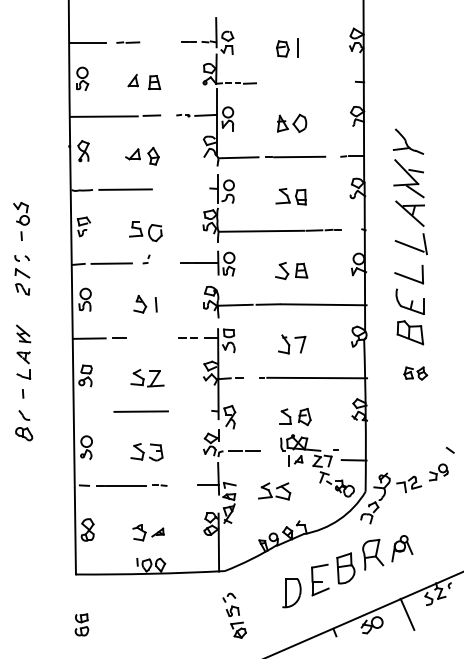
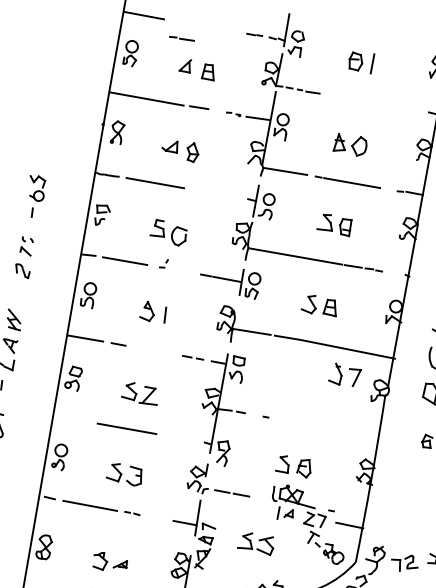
line: (128, 42) -> (182, 38), moved
part: (22, 266) -> (27, 246), size x0.7
part: (292, 344) -> (345, 375), moved
line: (317, 377) -> (326, 427), removed

